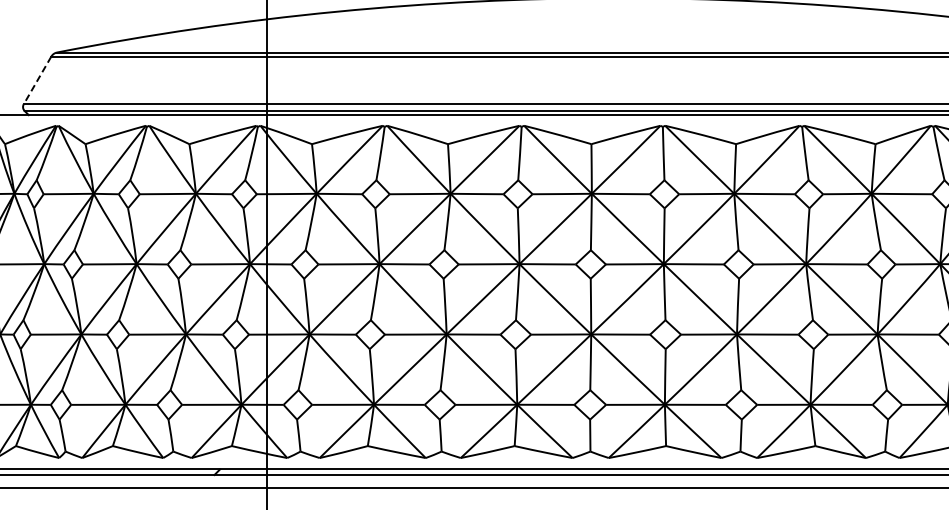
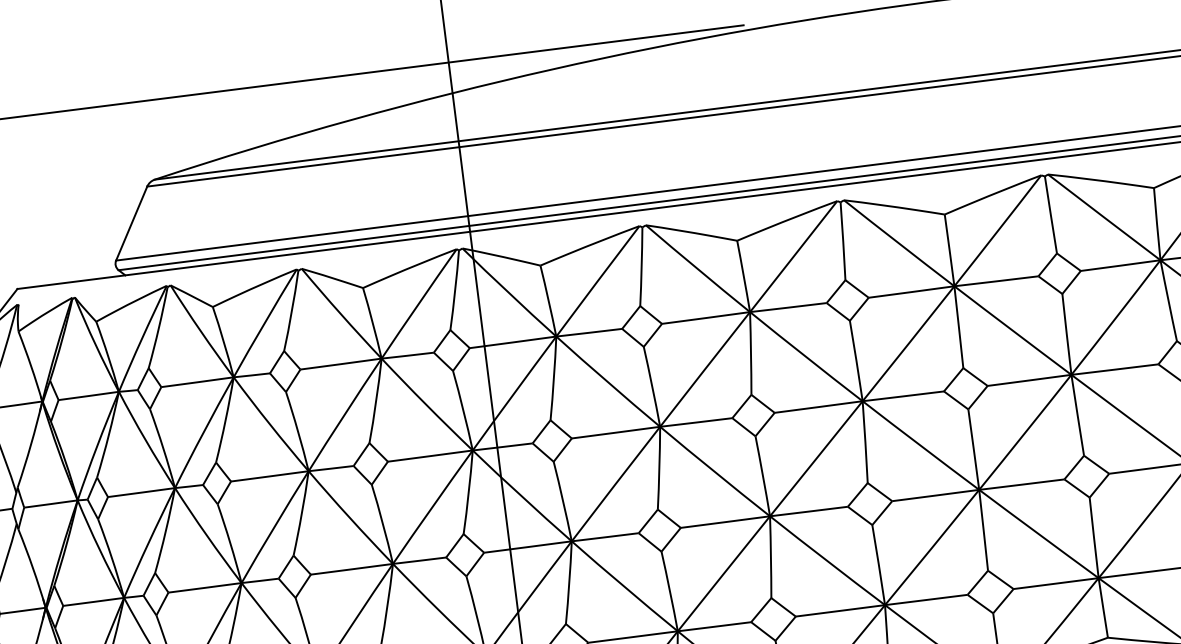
line: (37, 80) -> (131, 223), dashed -> solid

